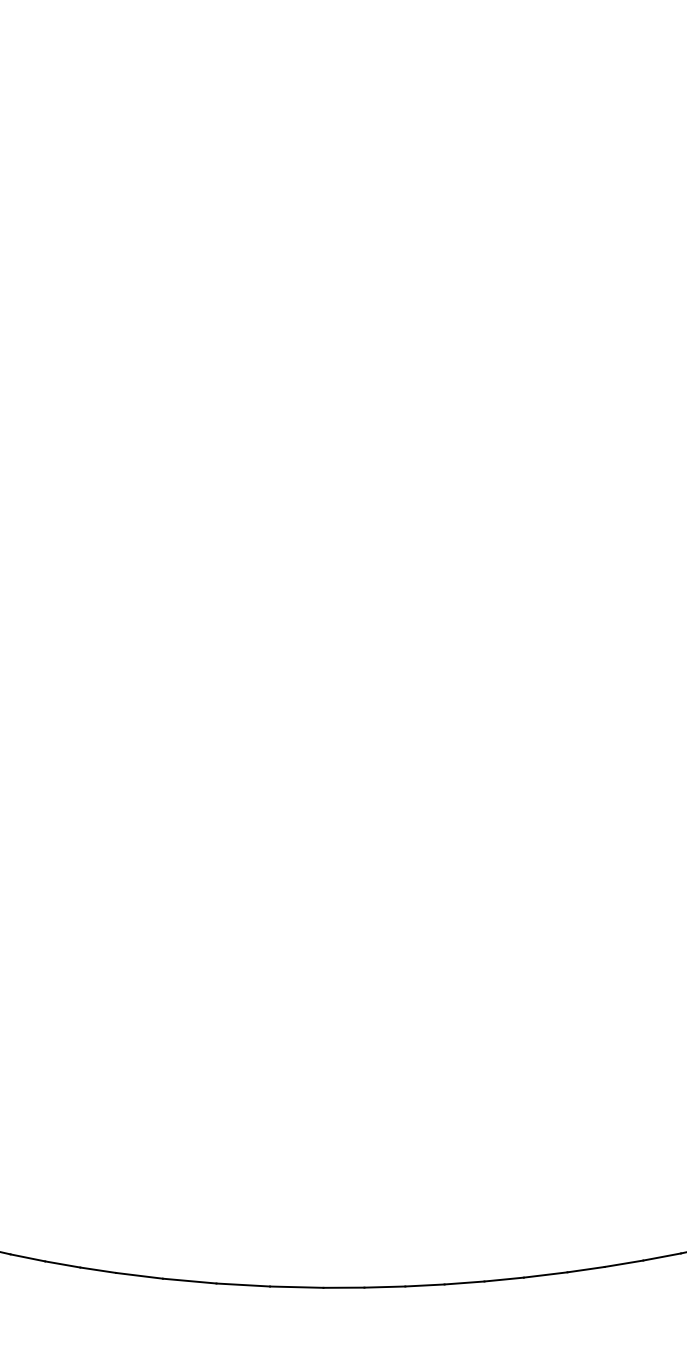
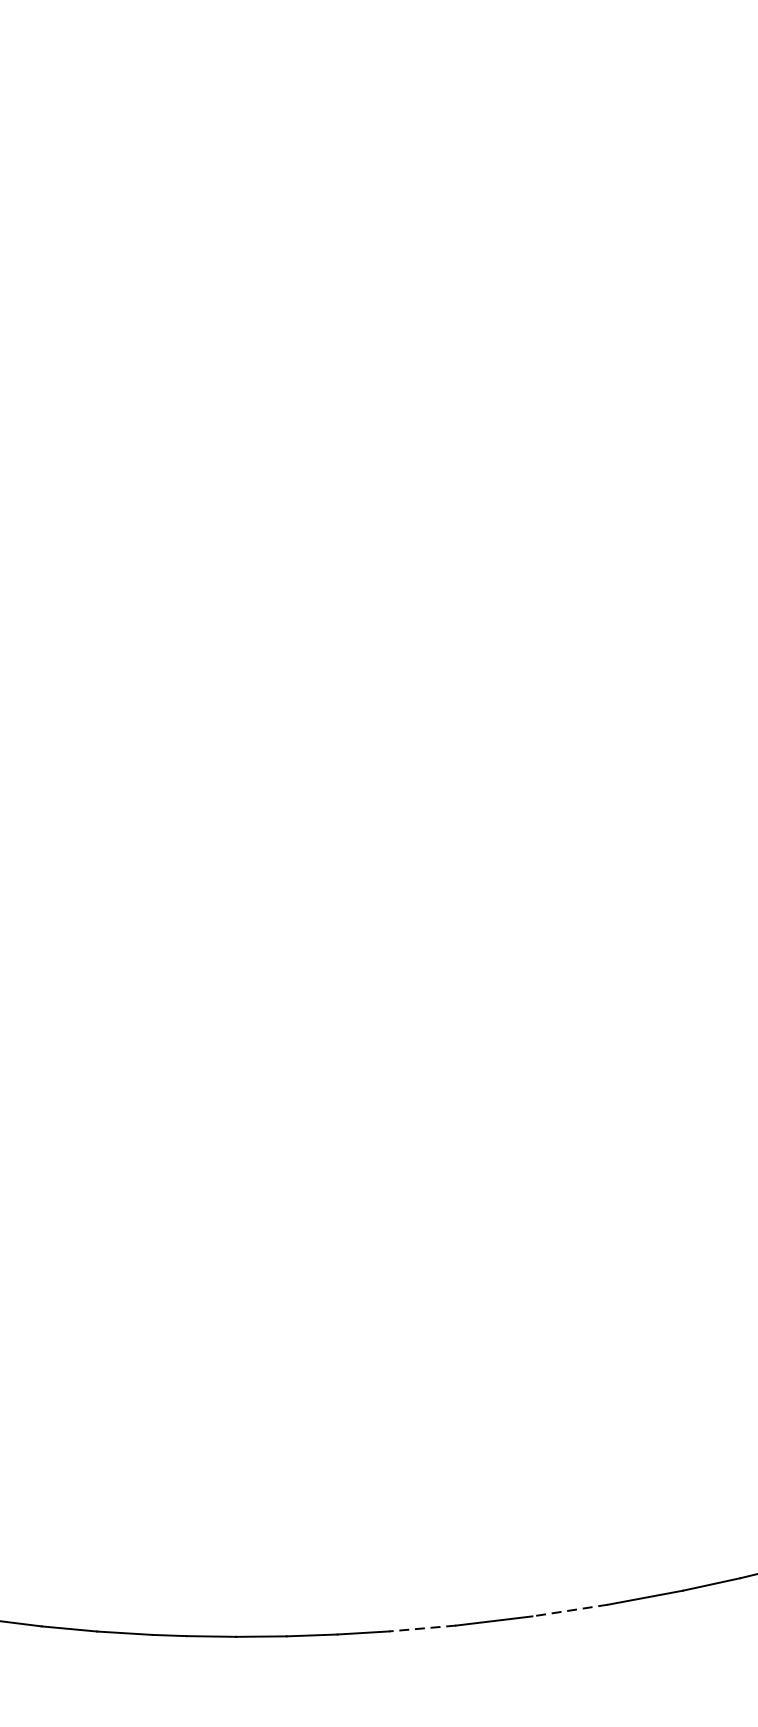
line: (139, 1275) -> (422, 1628), solid -> dashed
line: (243, 1285) -> (570, 1611), solid -> dashed

